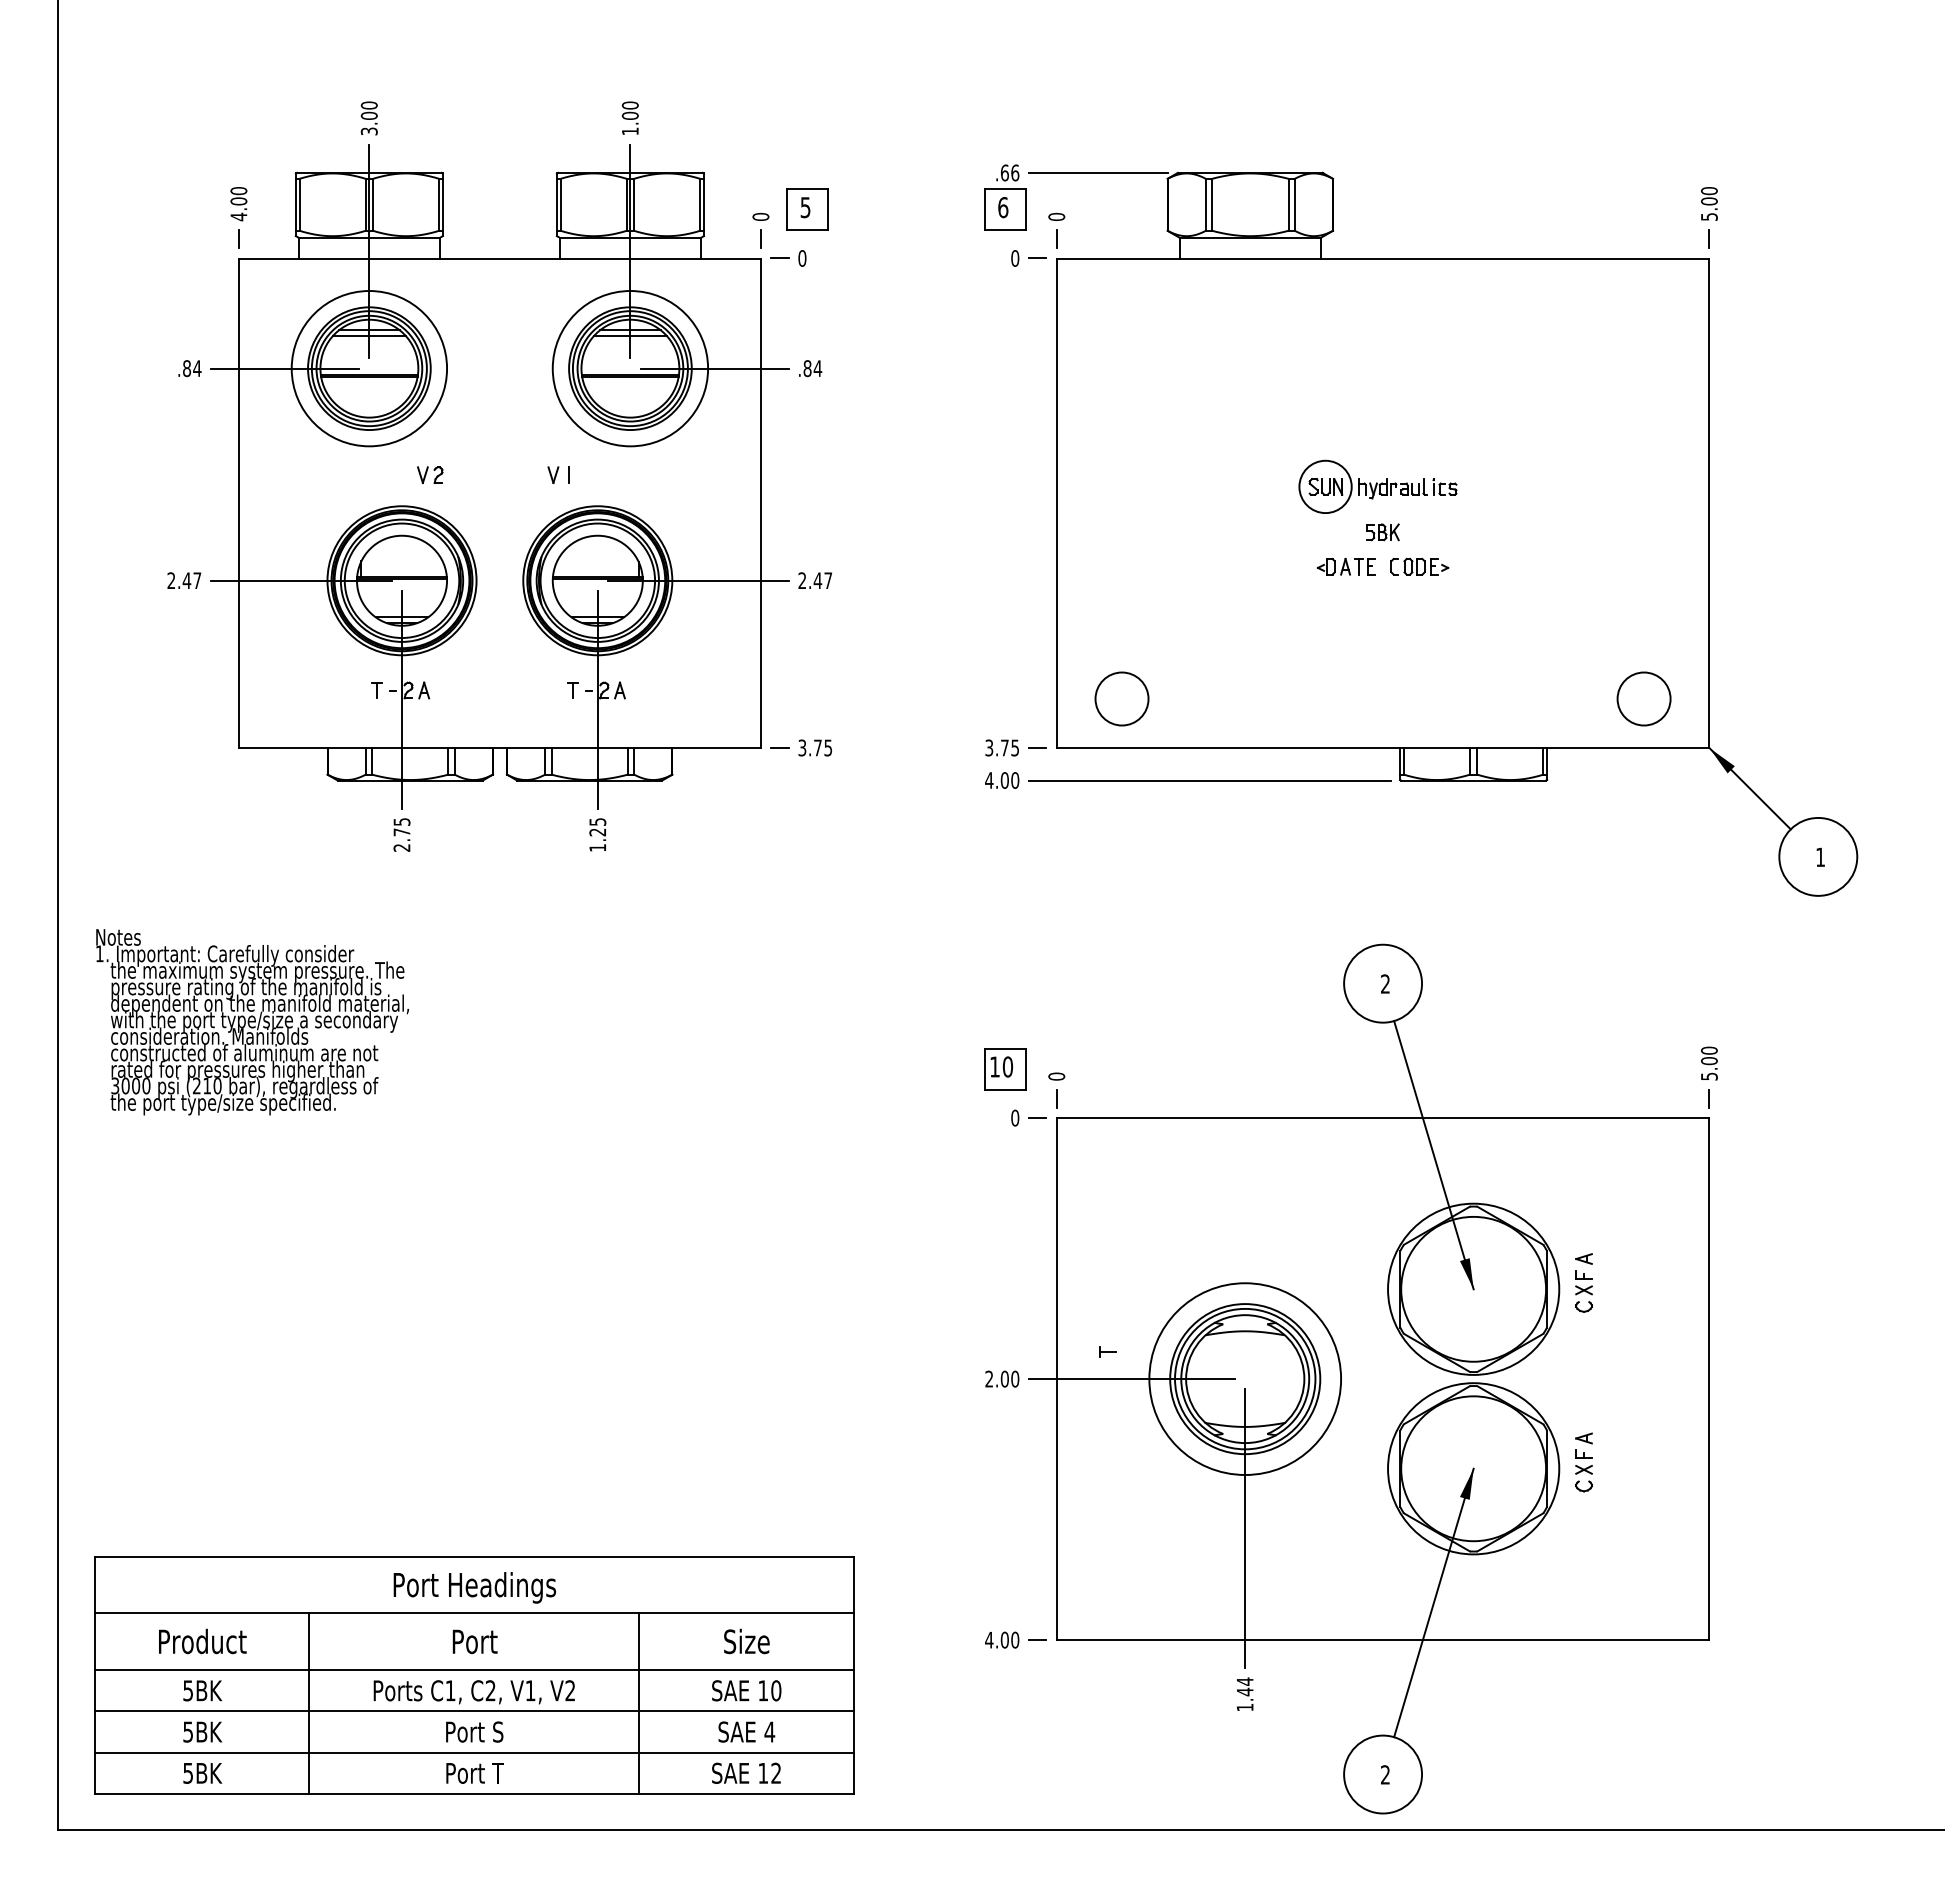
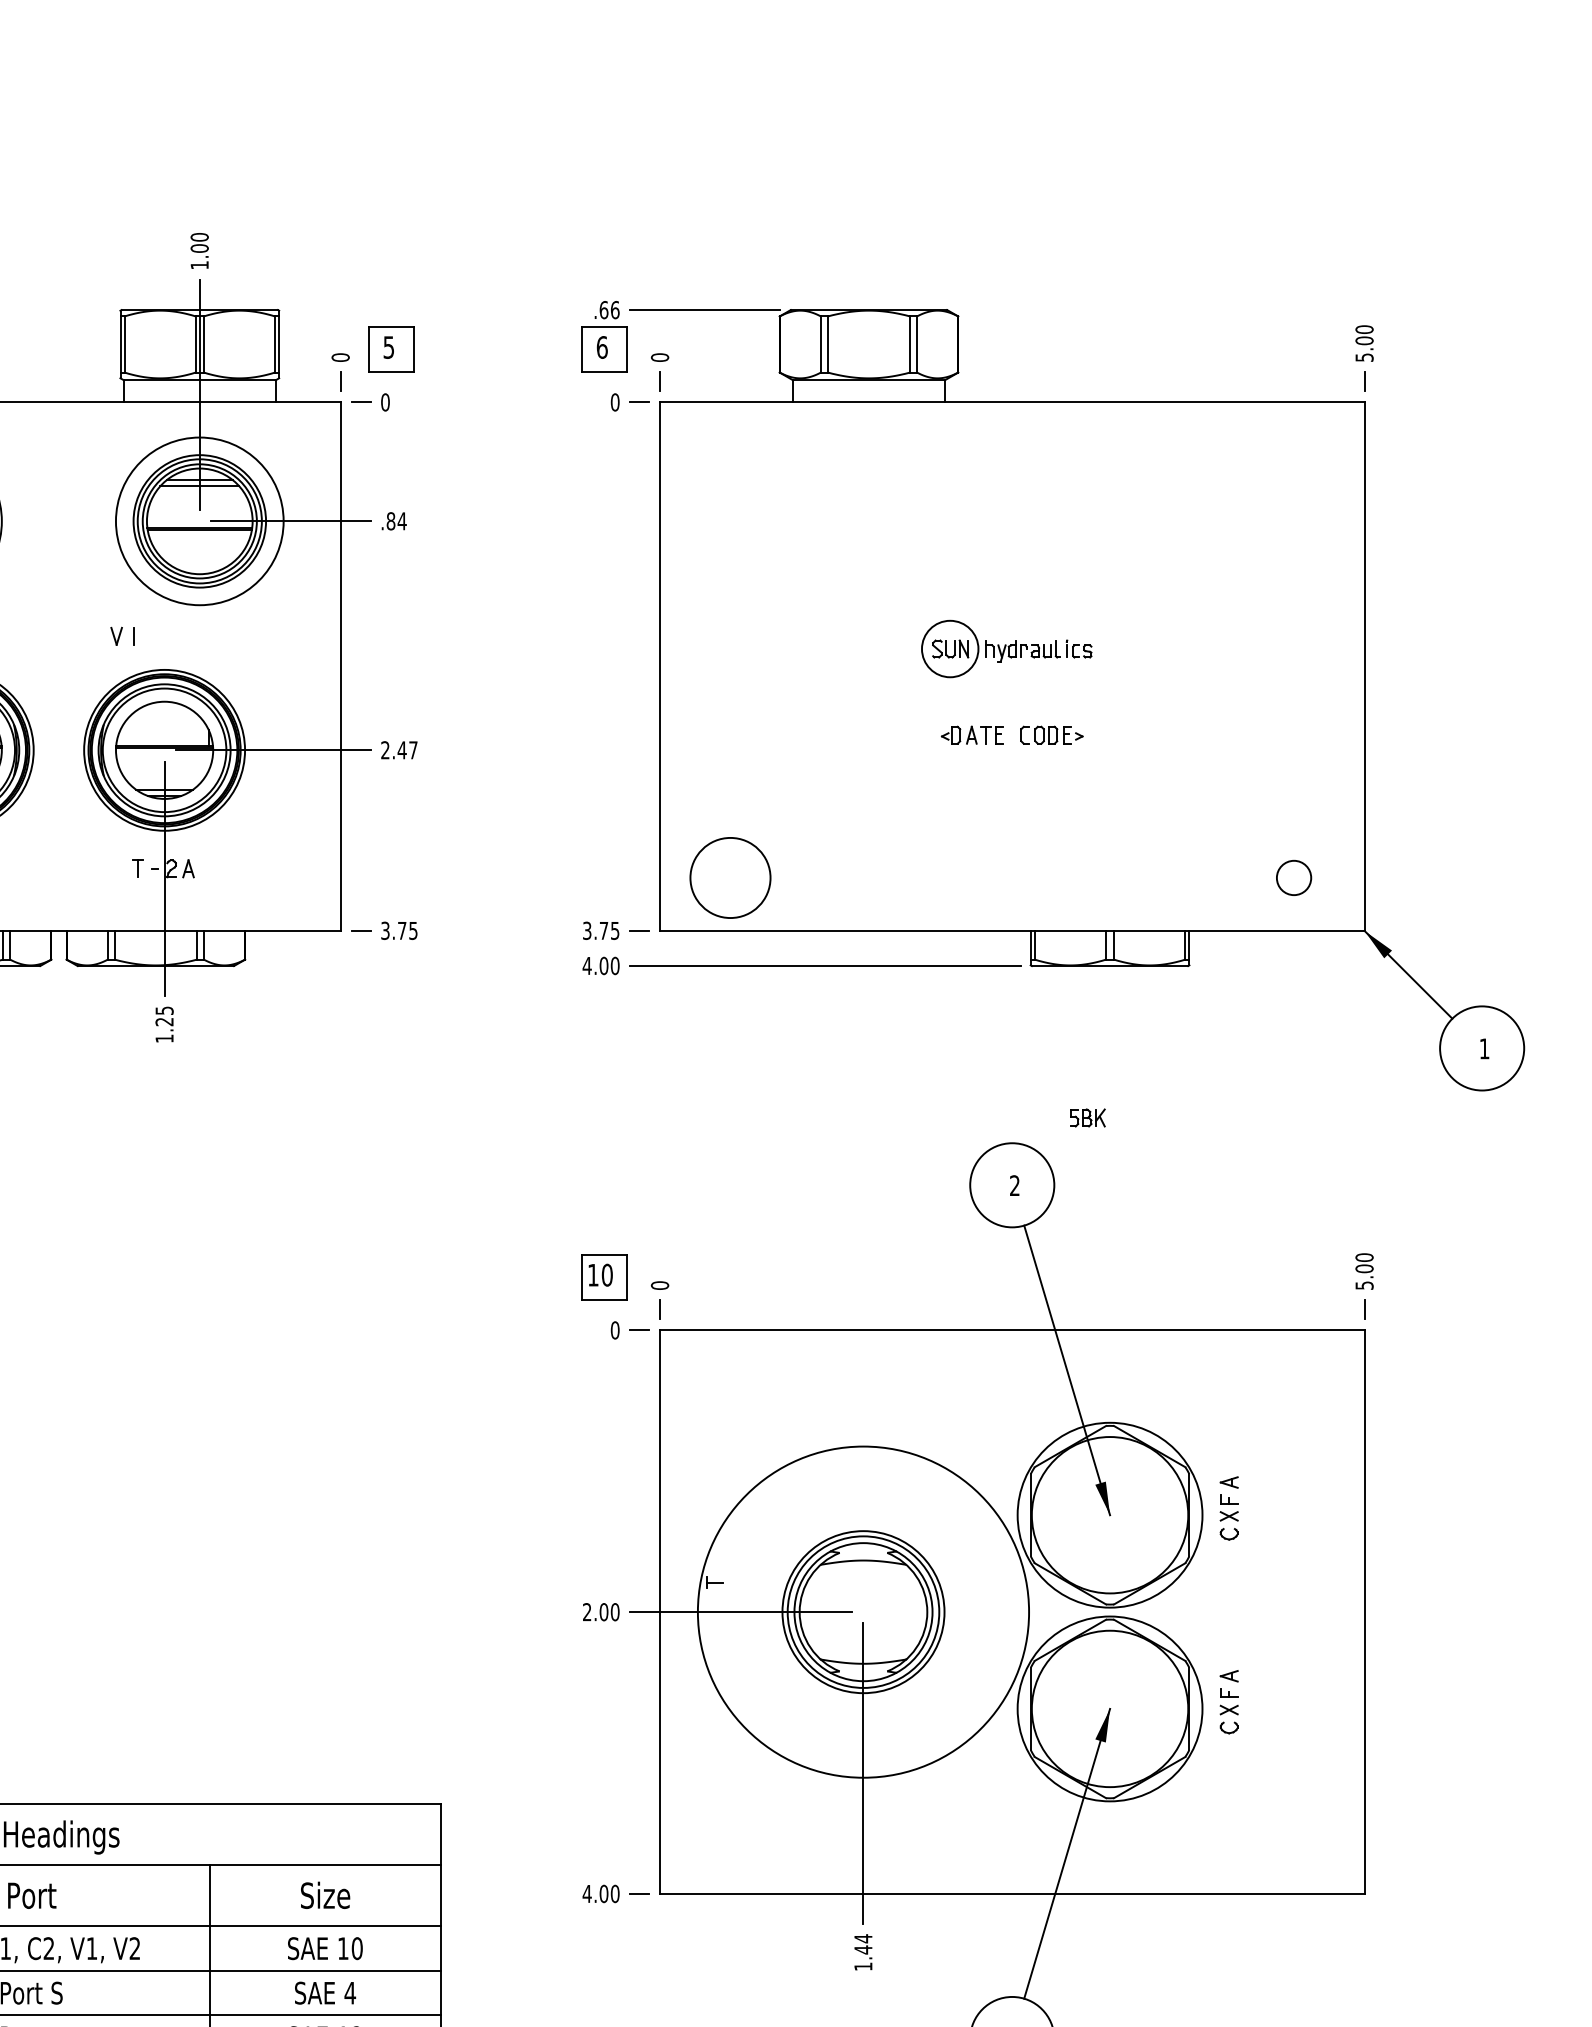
part: (1382, 532) -> (1087, 1118), moved
circle: (1121, 698) -> (729, 877), size x1.4
circle: (1643, 698) -> (1293, 877), size x0.6
circle: (1245, 1378) -> (863, 1611), size x1.6

